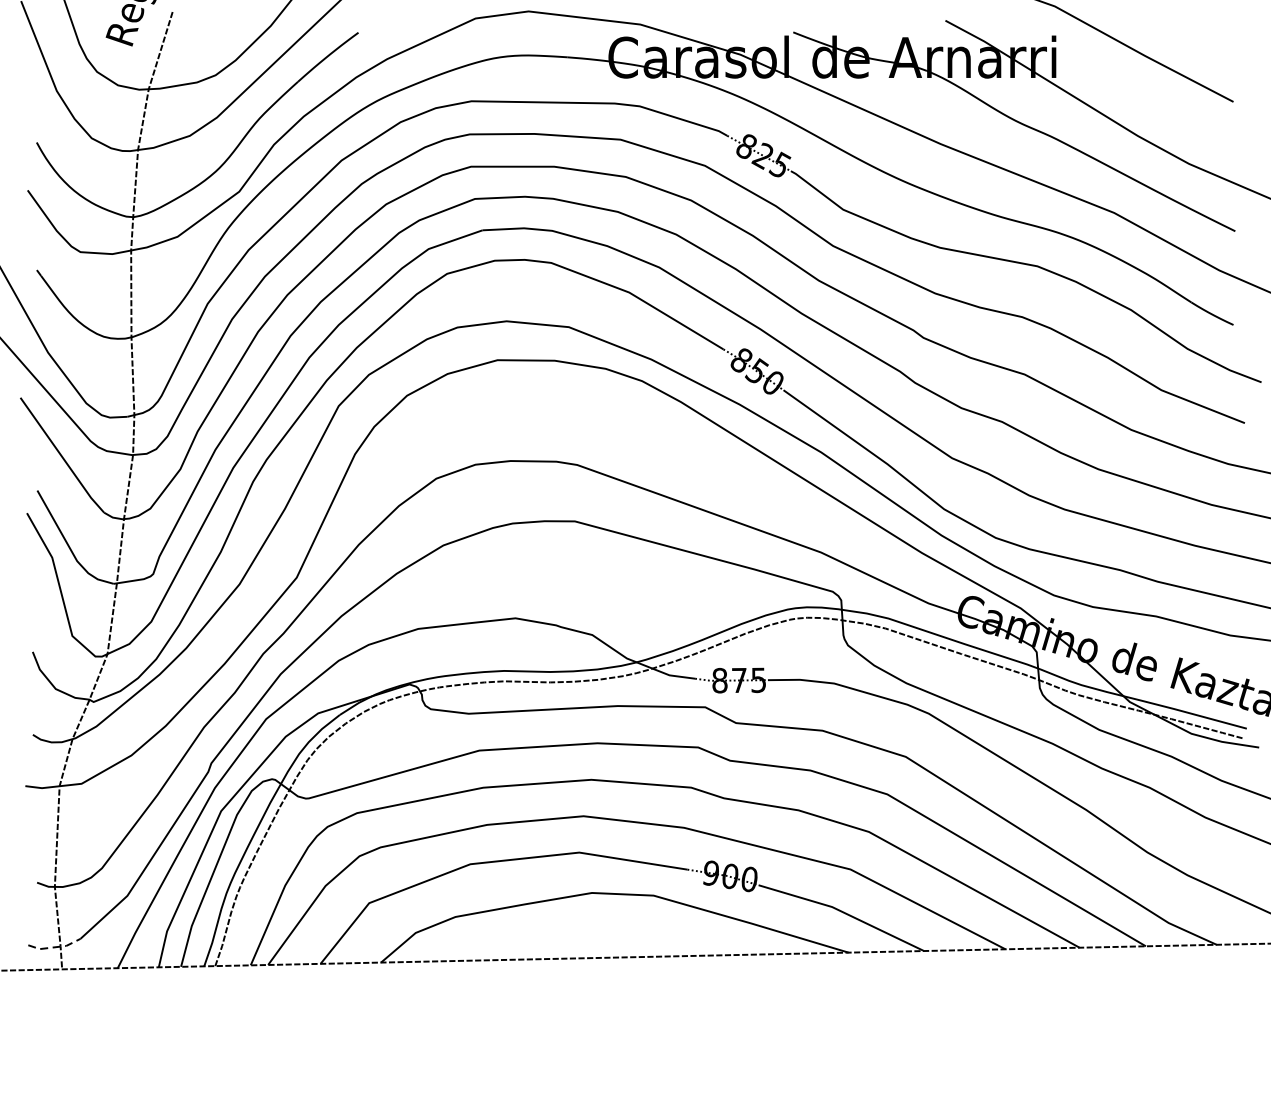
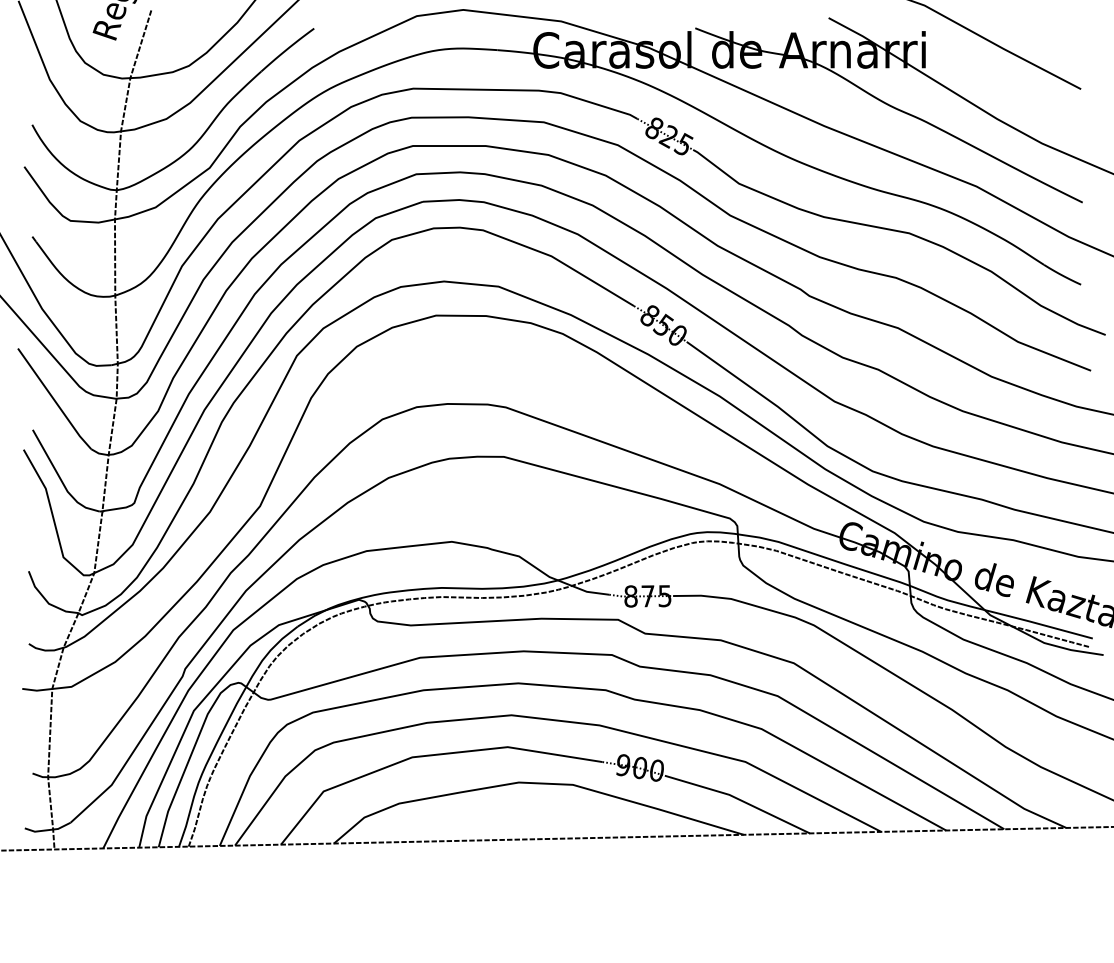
line: (55, 947) -> (48, 830), dashed -> solid

